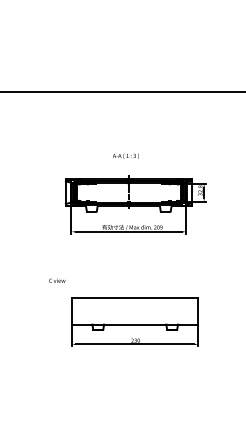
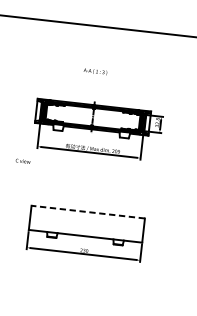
text: (125, 155) -> (95, 71), moved
text: (57, 280) -> (23, 161), moved
line: (134, 297) -> (87, 211), solid -> dashed

